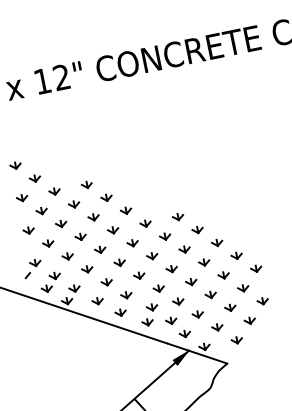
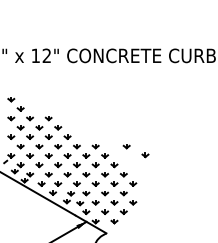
part: (231, 206) -> (126, 146), added
part: (267, 215) -> (145, 155), added

